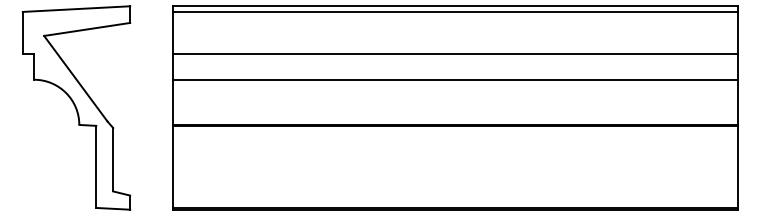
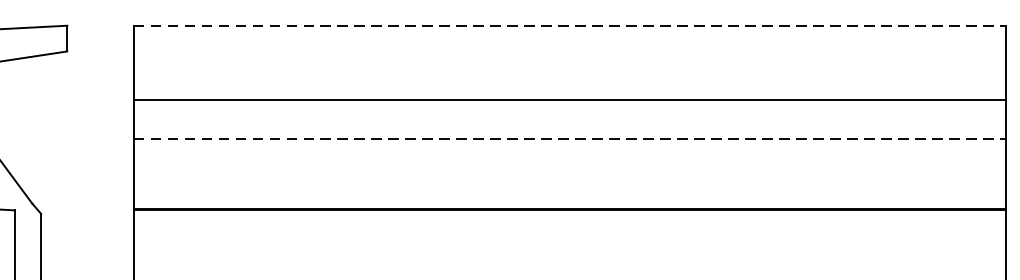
line: (455, 6) -> (569, 26), solid -> dashed
line: (455, 11) -> (569, 33), removed
line: (455, 79) -> (569, 138), solid -> dashed

